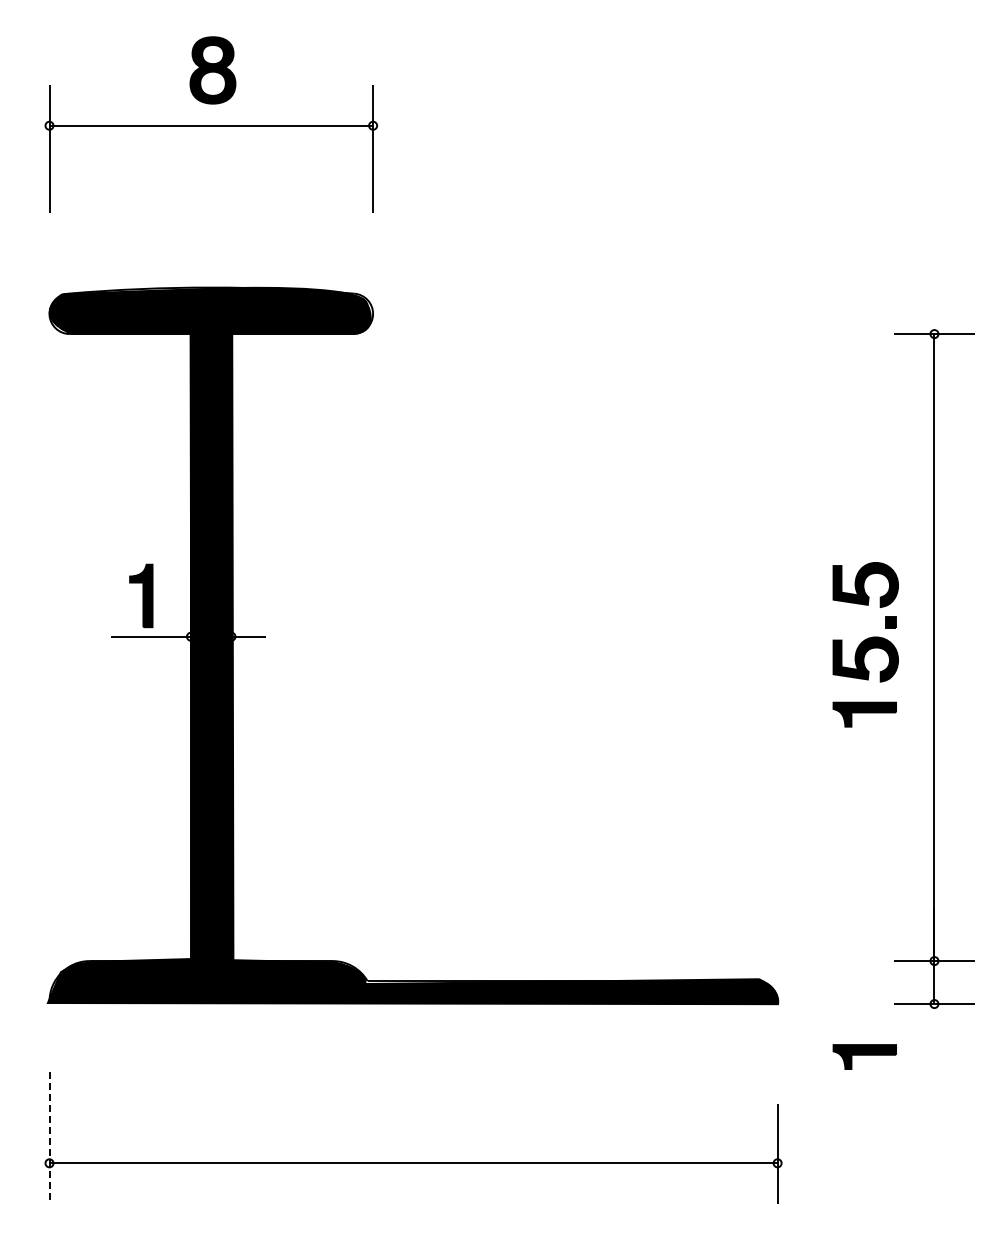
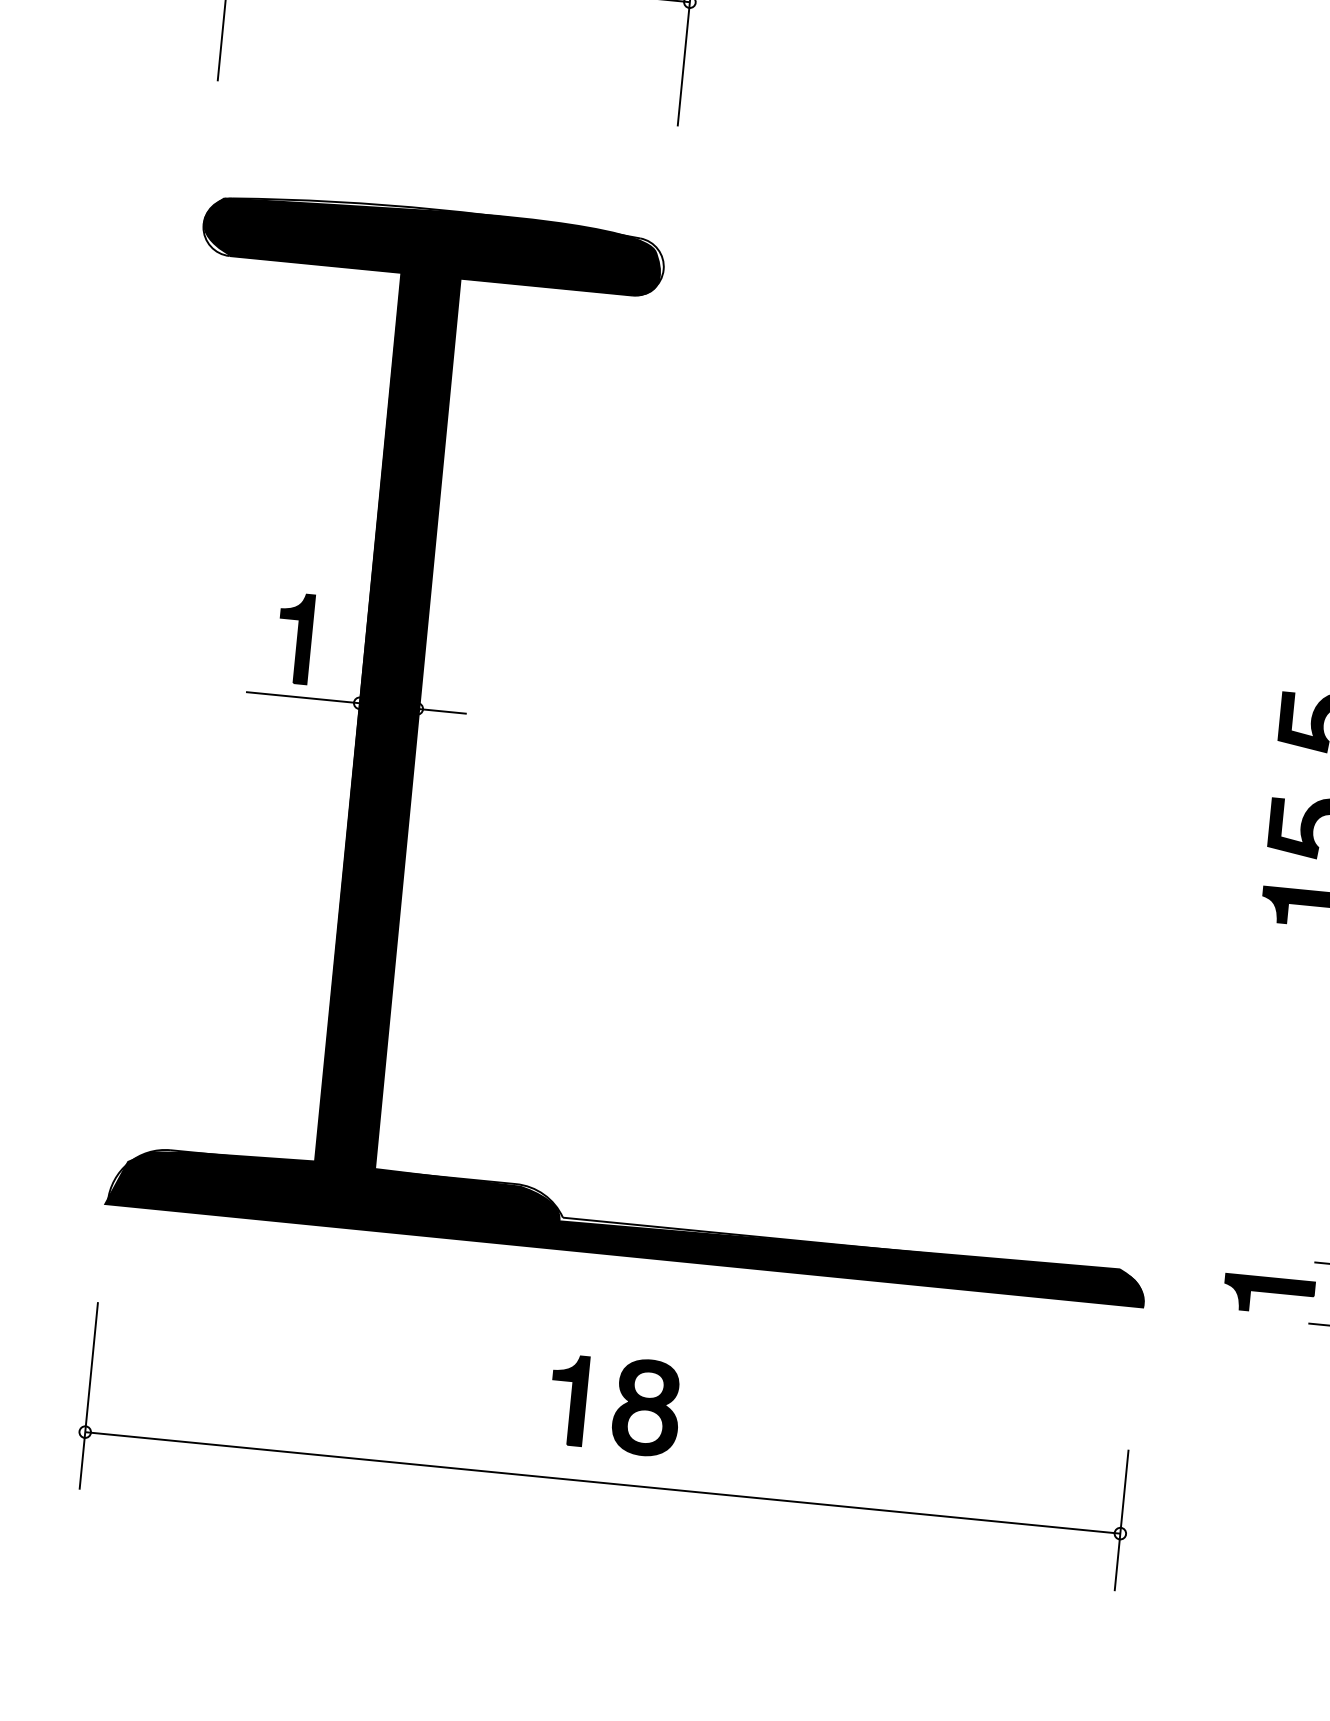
part: (864, 1056) -> (1268, 1294), moved
part: (416, 1107) -> (614, 1403), added
line: (49, 1137) -> (88, 1395), dashed -> solid

